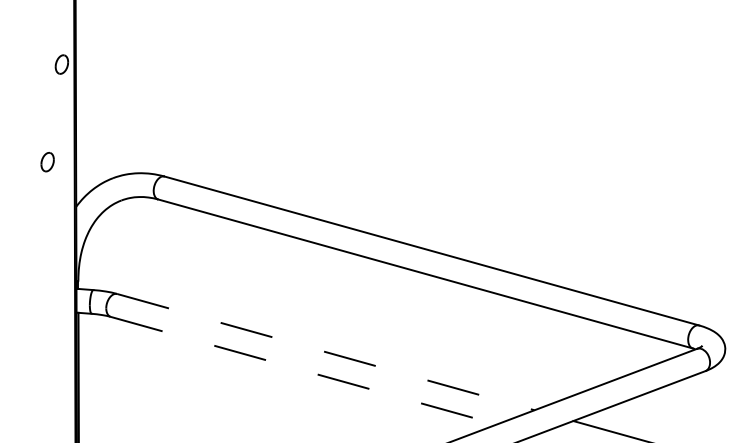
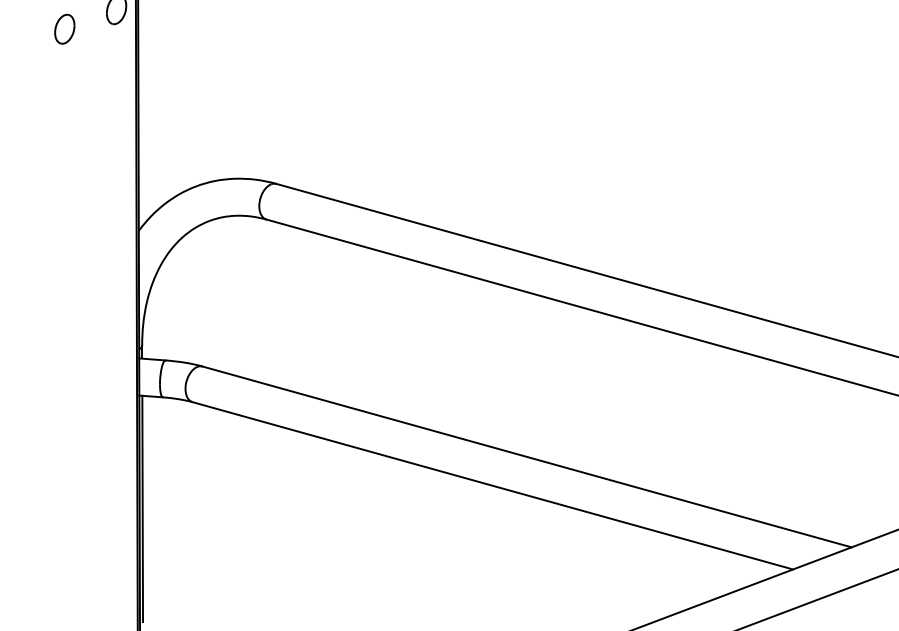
part: (47, 162) -> (64, 29), moved
line: (325, 352) -> (526, 457), dashed -> solid
line: (304, 370) -> (493, 485), dashed -> solid

